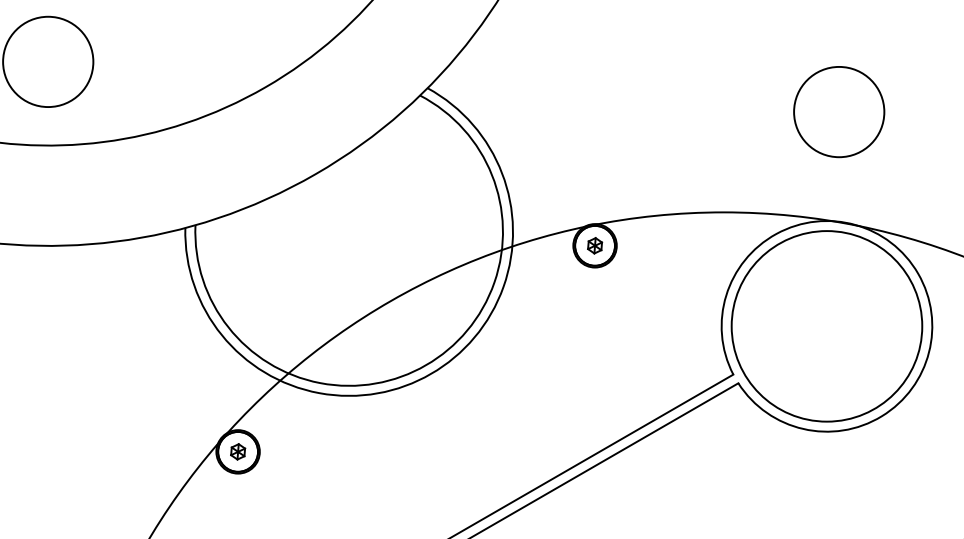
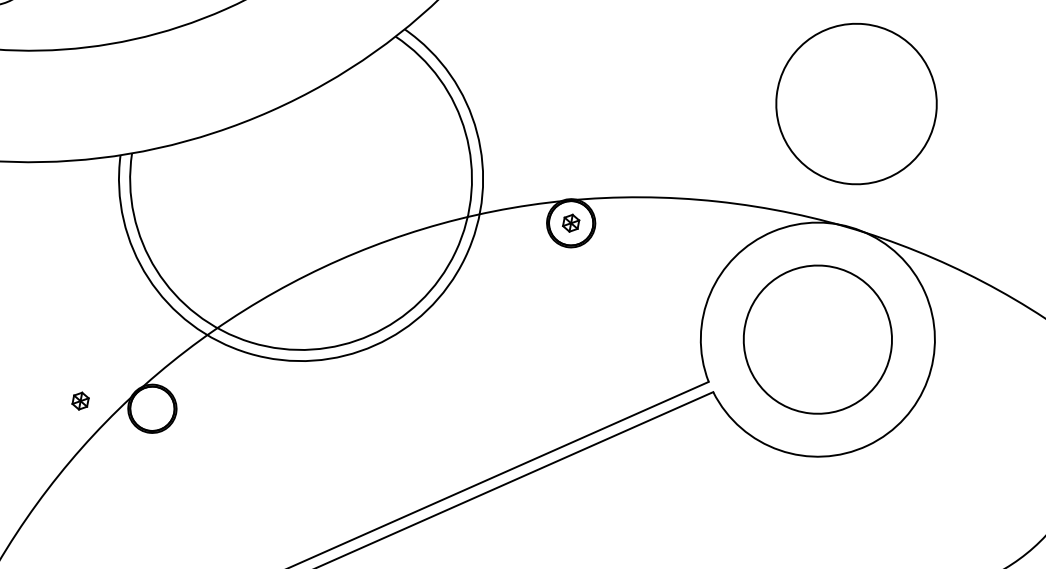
circle: (839, 112) -> (856, 104), size x1.6
circle: (826, 326) -> (817, 339), size x0.7
part: (238, 451) -> (81, 400), moved

